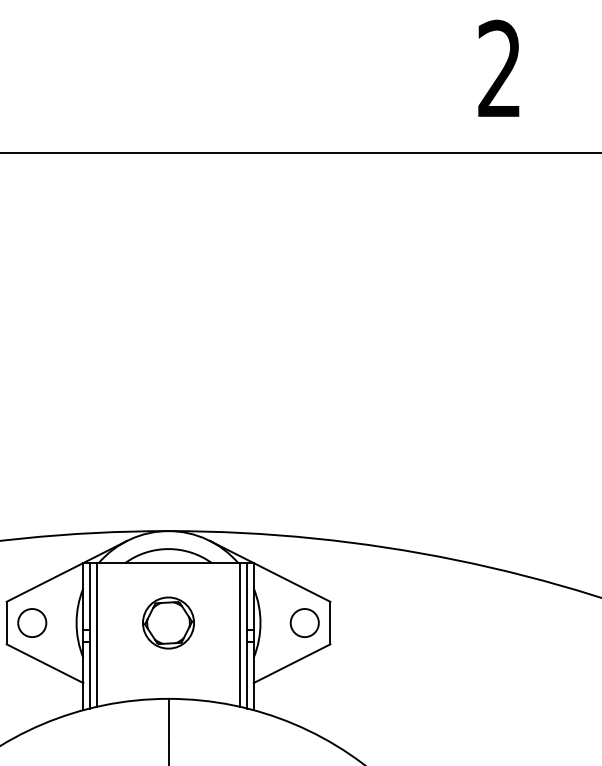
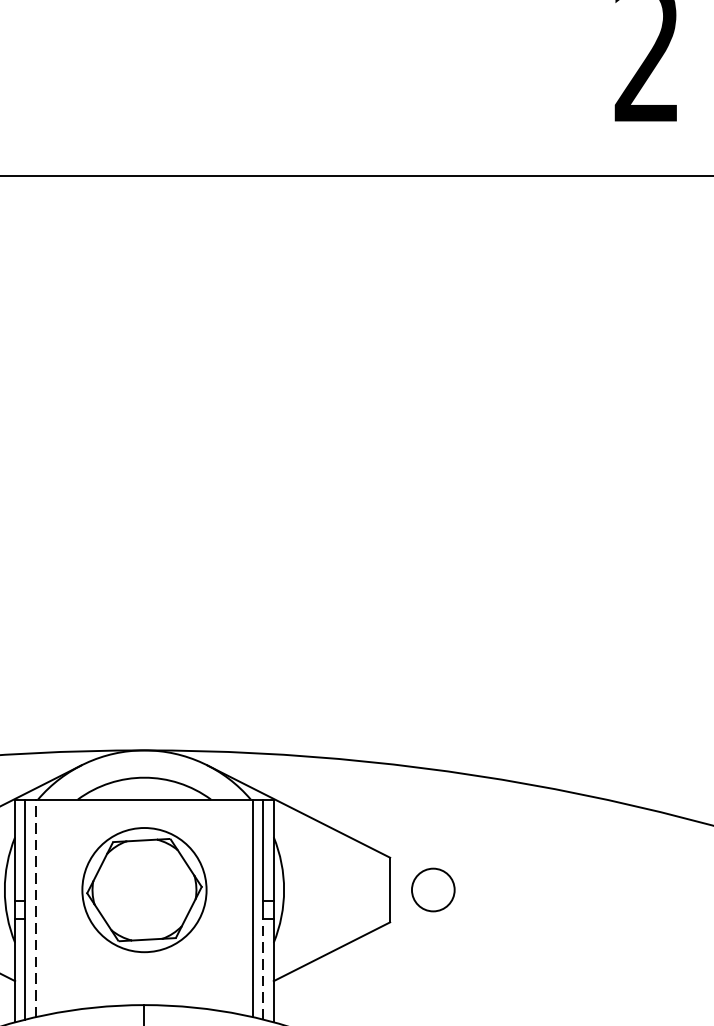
part: (168, 622) -> (144, 889), size x1.6
circle: (304, 622) -> (432, 889), moved
line: (97, 635) -> (36, 908), solid -> dashed
line: (246, 674) -> (262, 968), solid -> dashed

